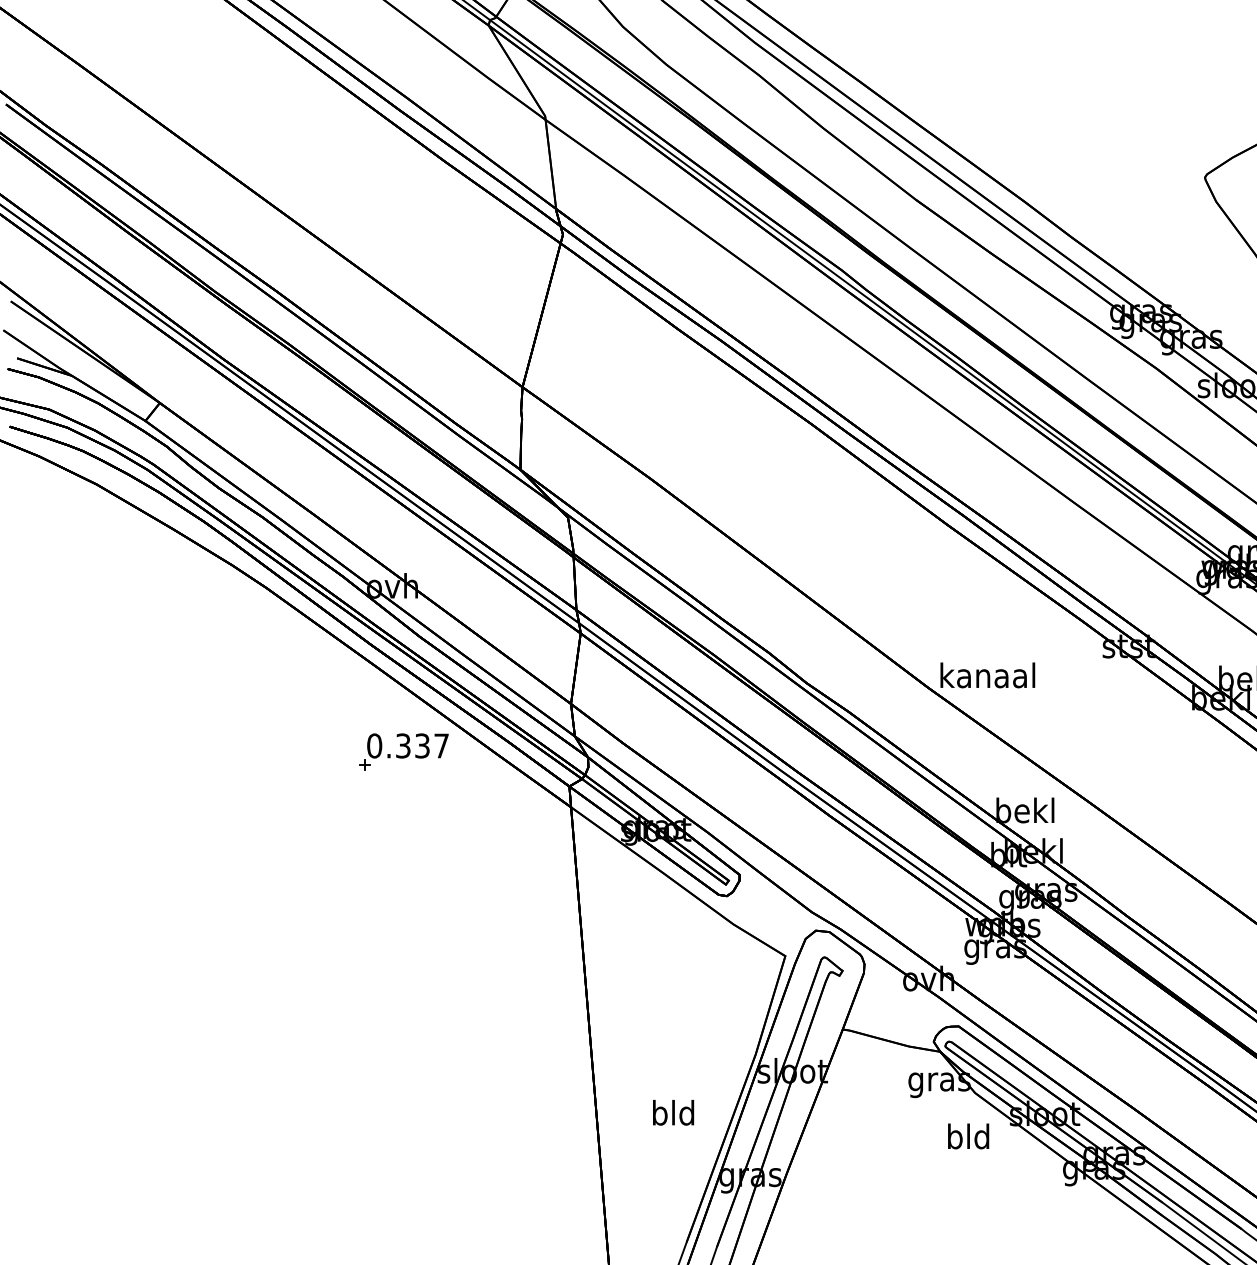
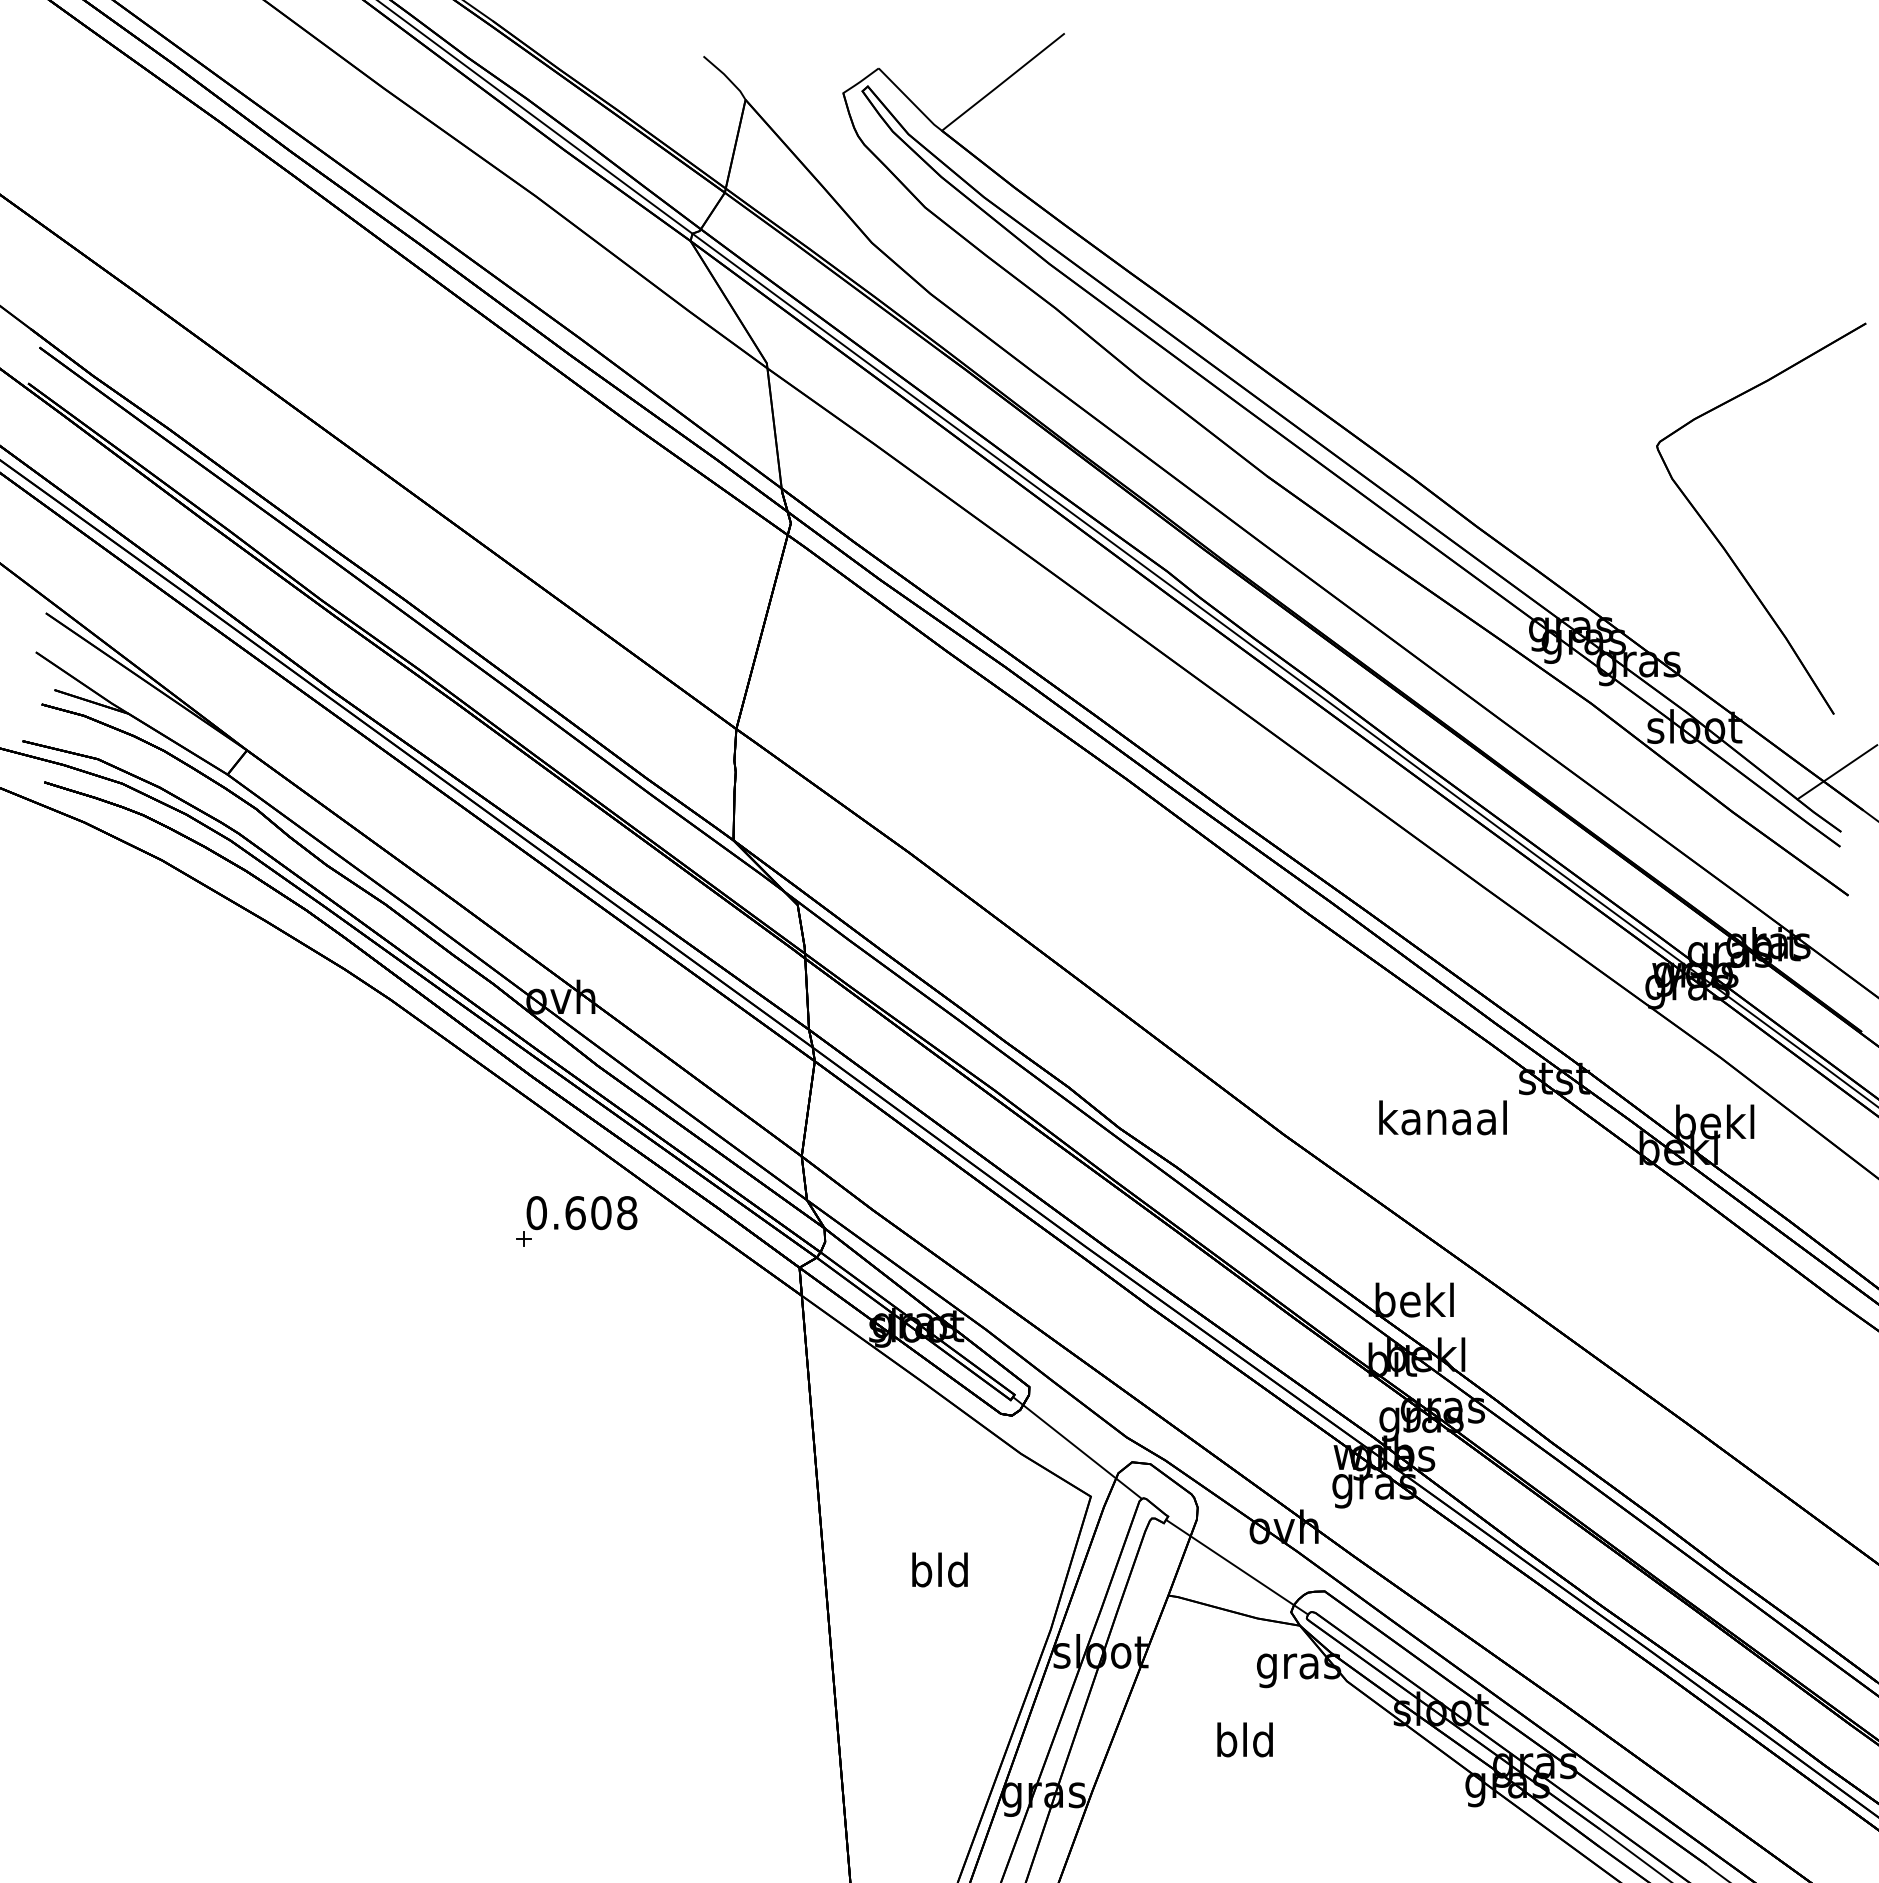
text: (987, 675) -> (1442, 1117), moved
text: (422, 746) -> (601, 1213), 0.337 -> 0.608
line: (775, 919) -> (1077, 1447), added
line: (894, 1007) -> (1237, 1566), added
text: (673, 1112) -> (939, 1569), moved
text: (968, 1136) -> (1244, 1739), moved

